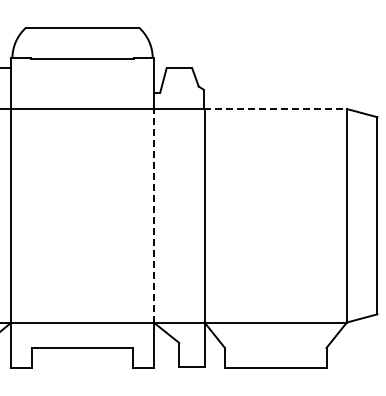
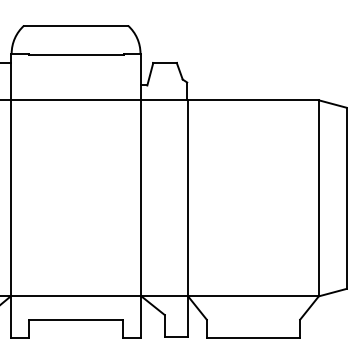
line: (275, 109) -> (253, 100), dashed -> solid
line: (153, 215) -> (141, 198), dashed -> solid

